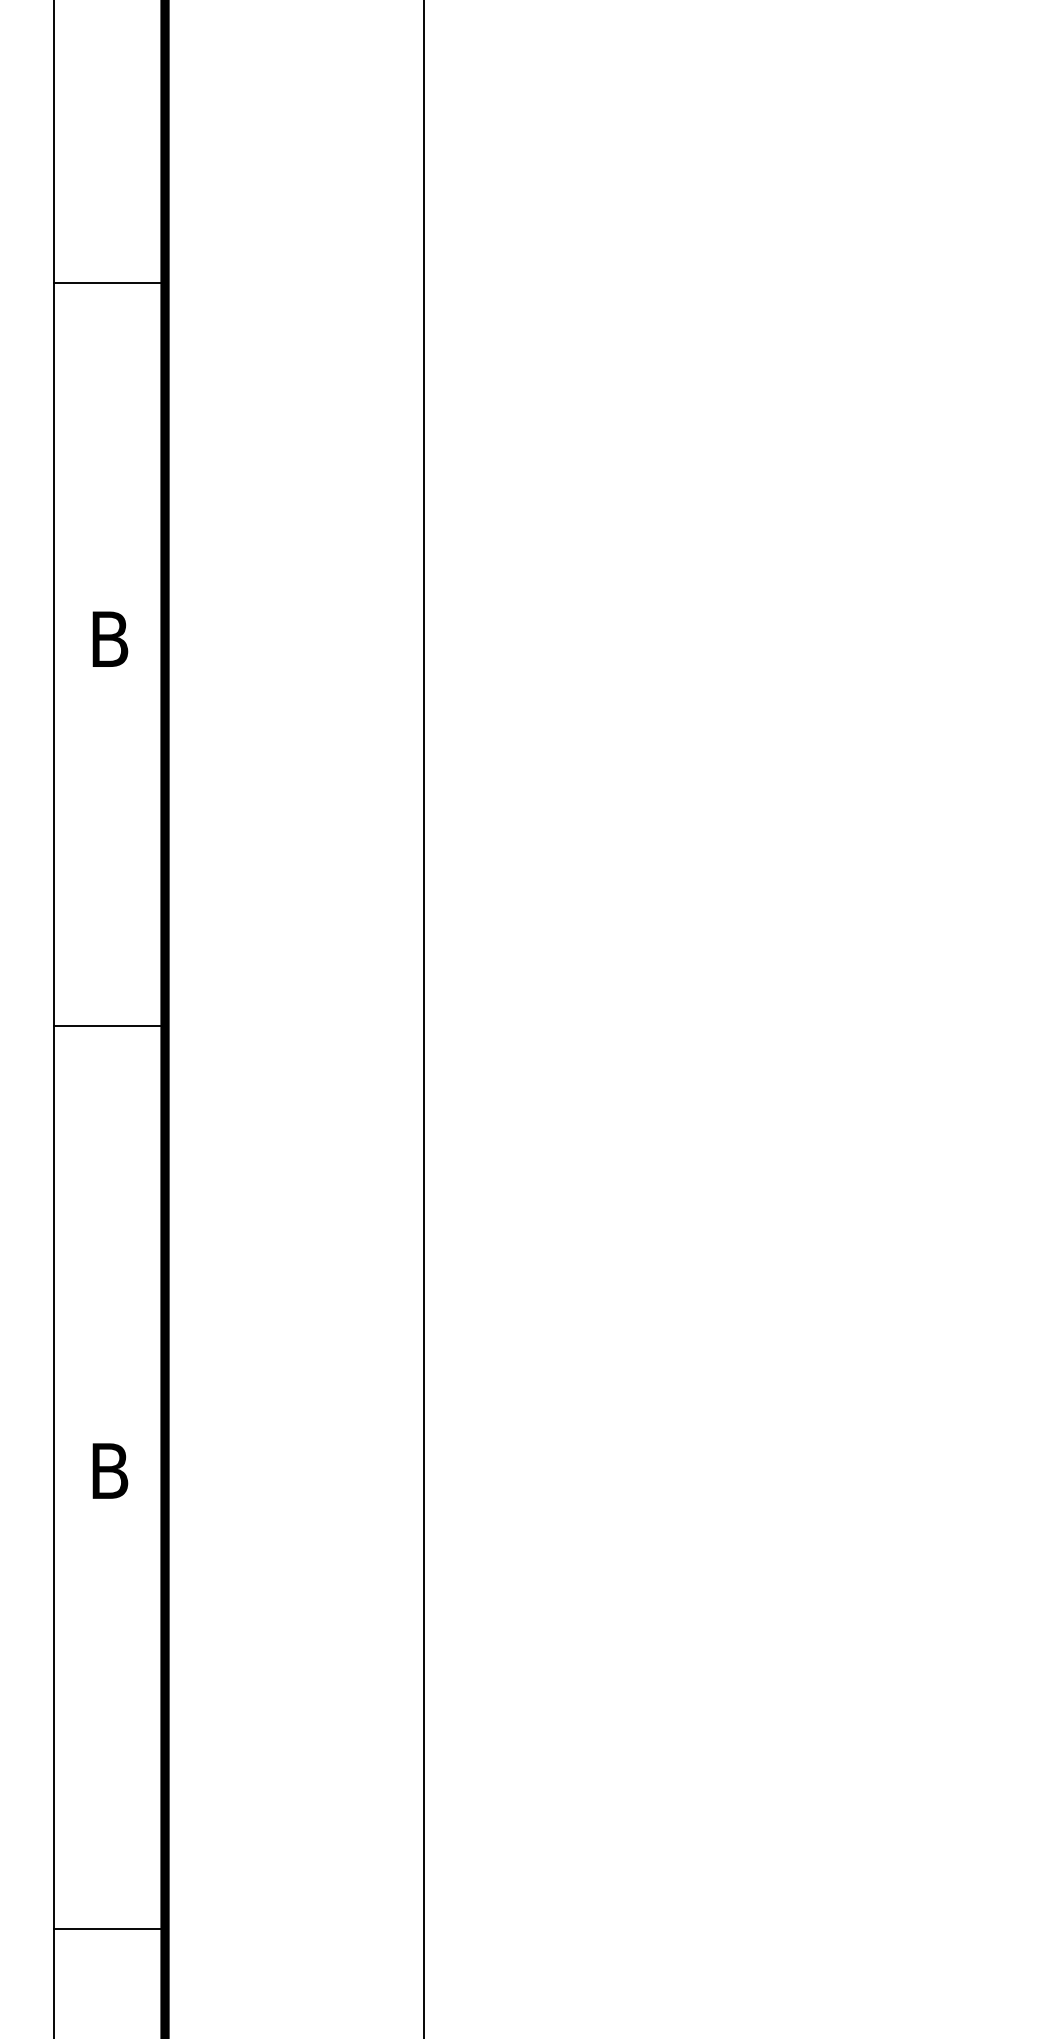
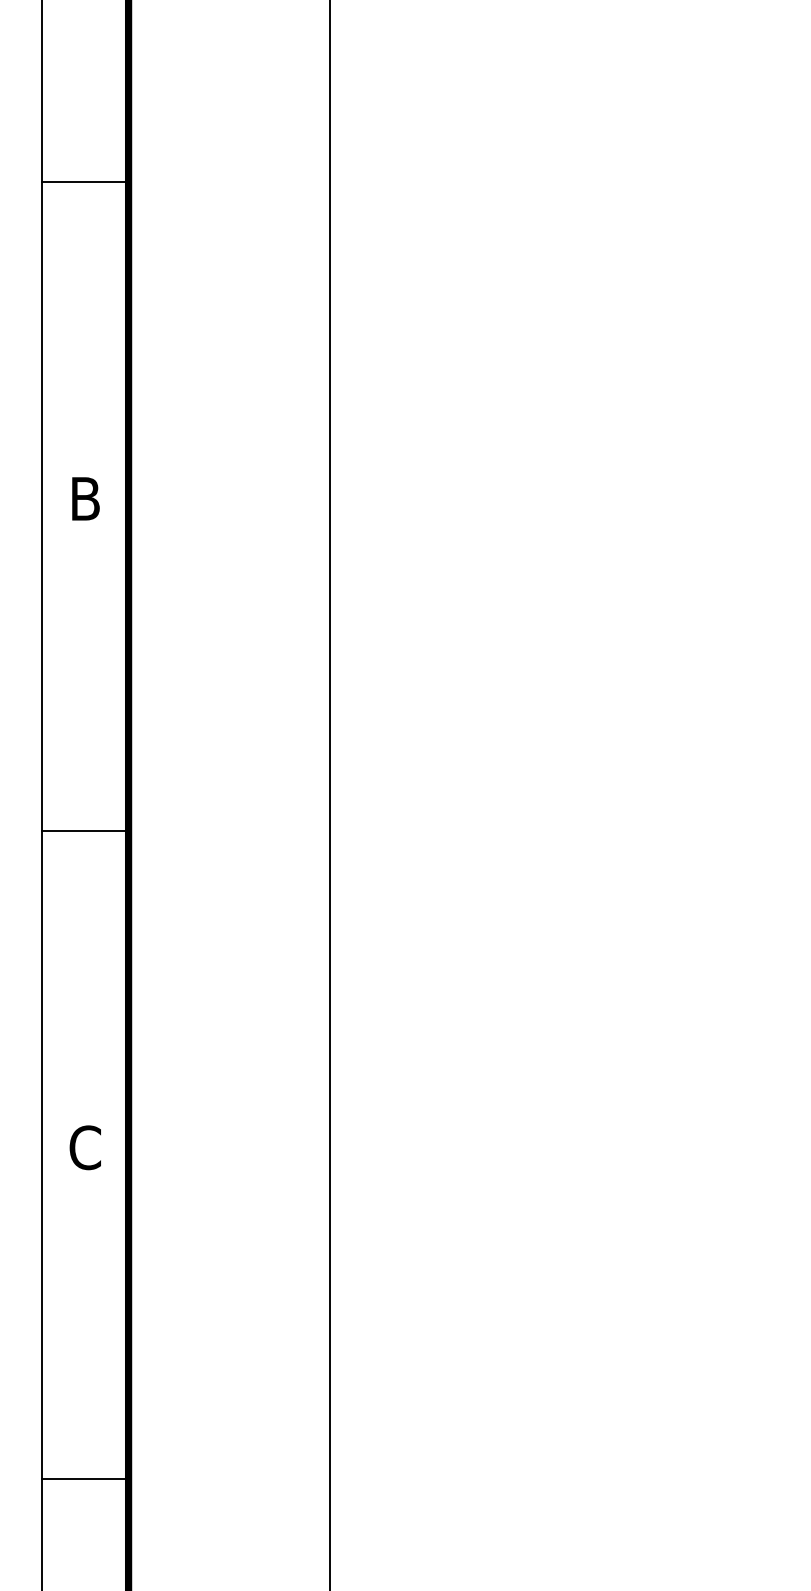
line: (109, 282) -> (85, 181), moved
line: (109, 1026) -> (85, 830), moved
text: (109, 1470) -> (85, 1147), B -> C
line: (109, 1929) -> (85, 1479), moved

